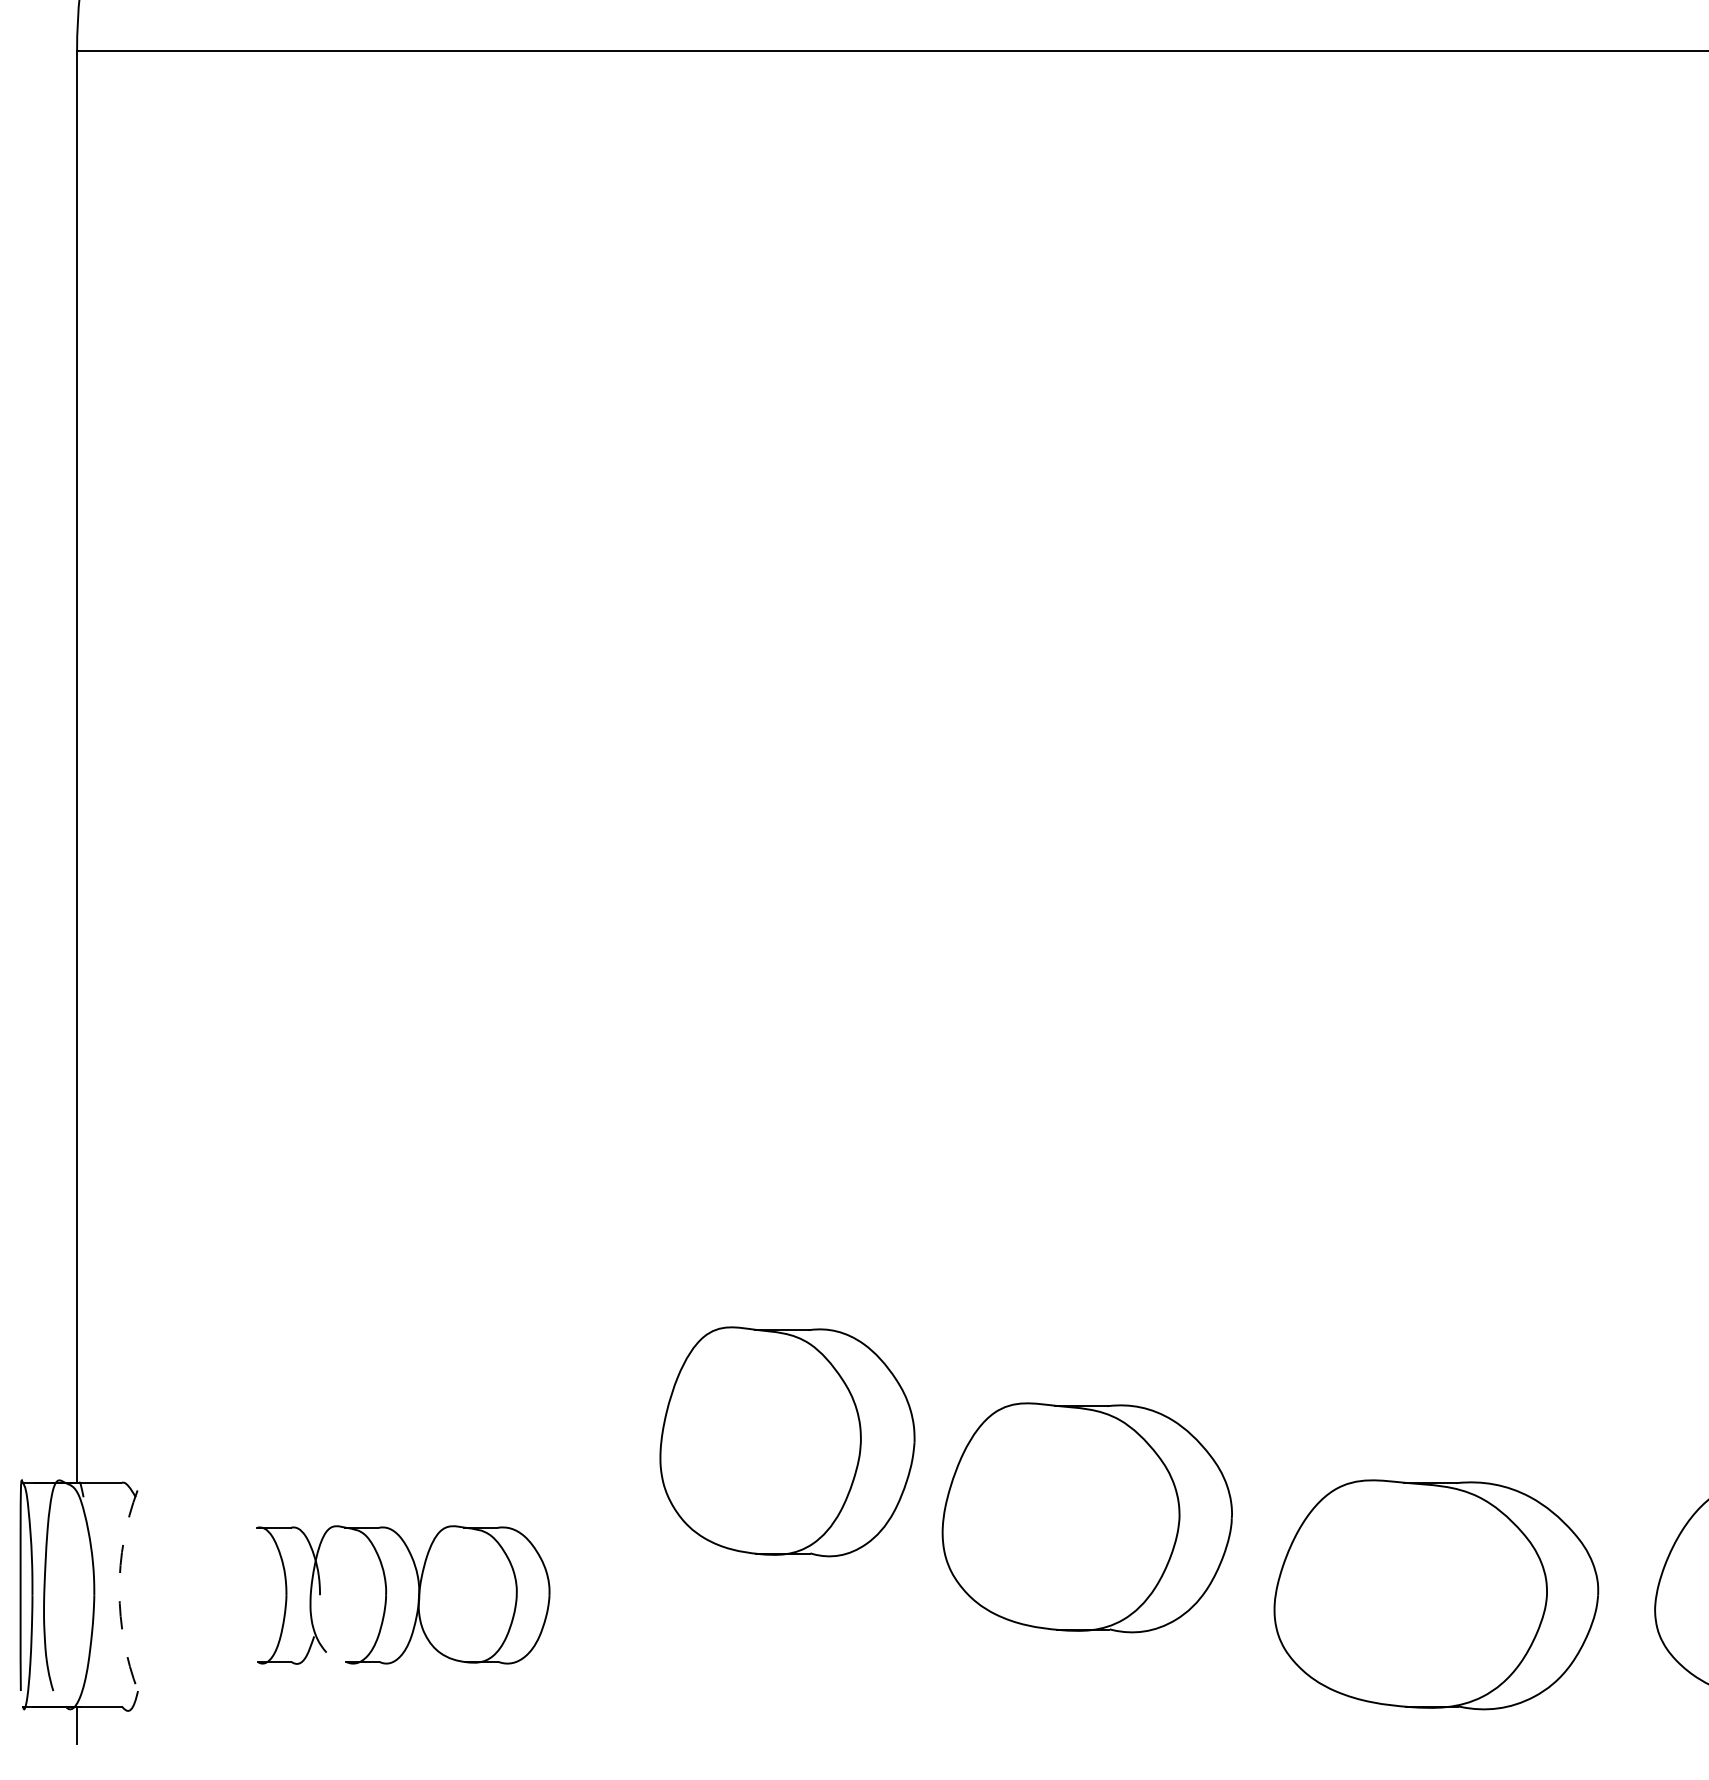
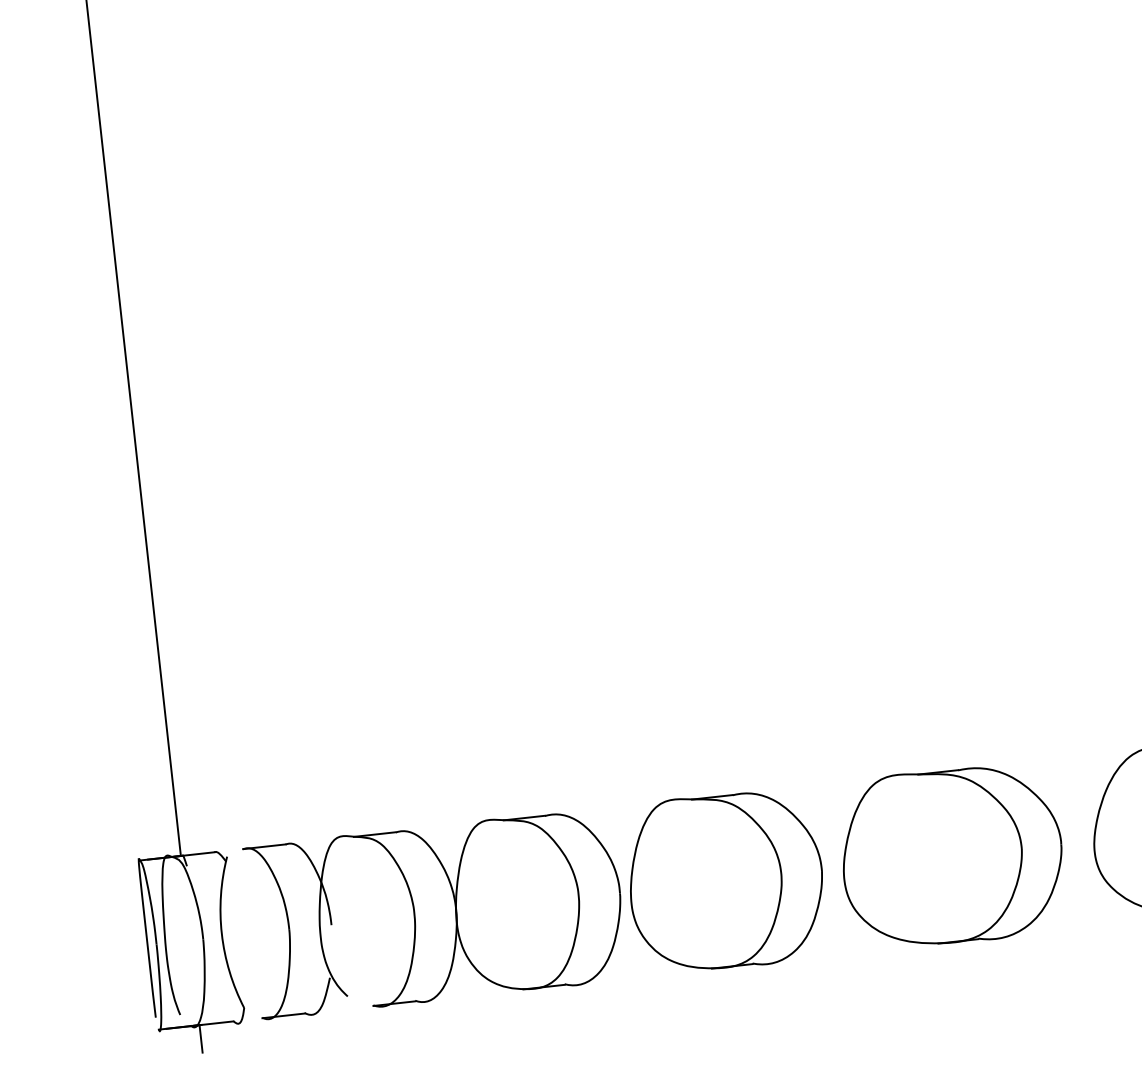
part: (787, 1441) -> (726, 881), moved
part: (1086, 1517) -> (951, 856), moved
arc: (119, 1590) -> (221, 933), dashed -> solid
part: (403, 1594) -> (436, 913), size x1.67

